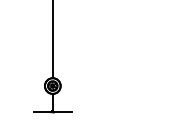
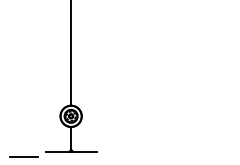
line: (17, 115) -> (23, 156), added

